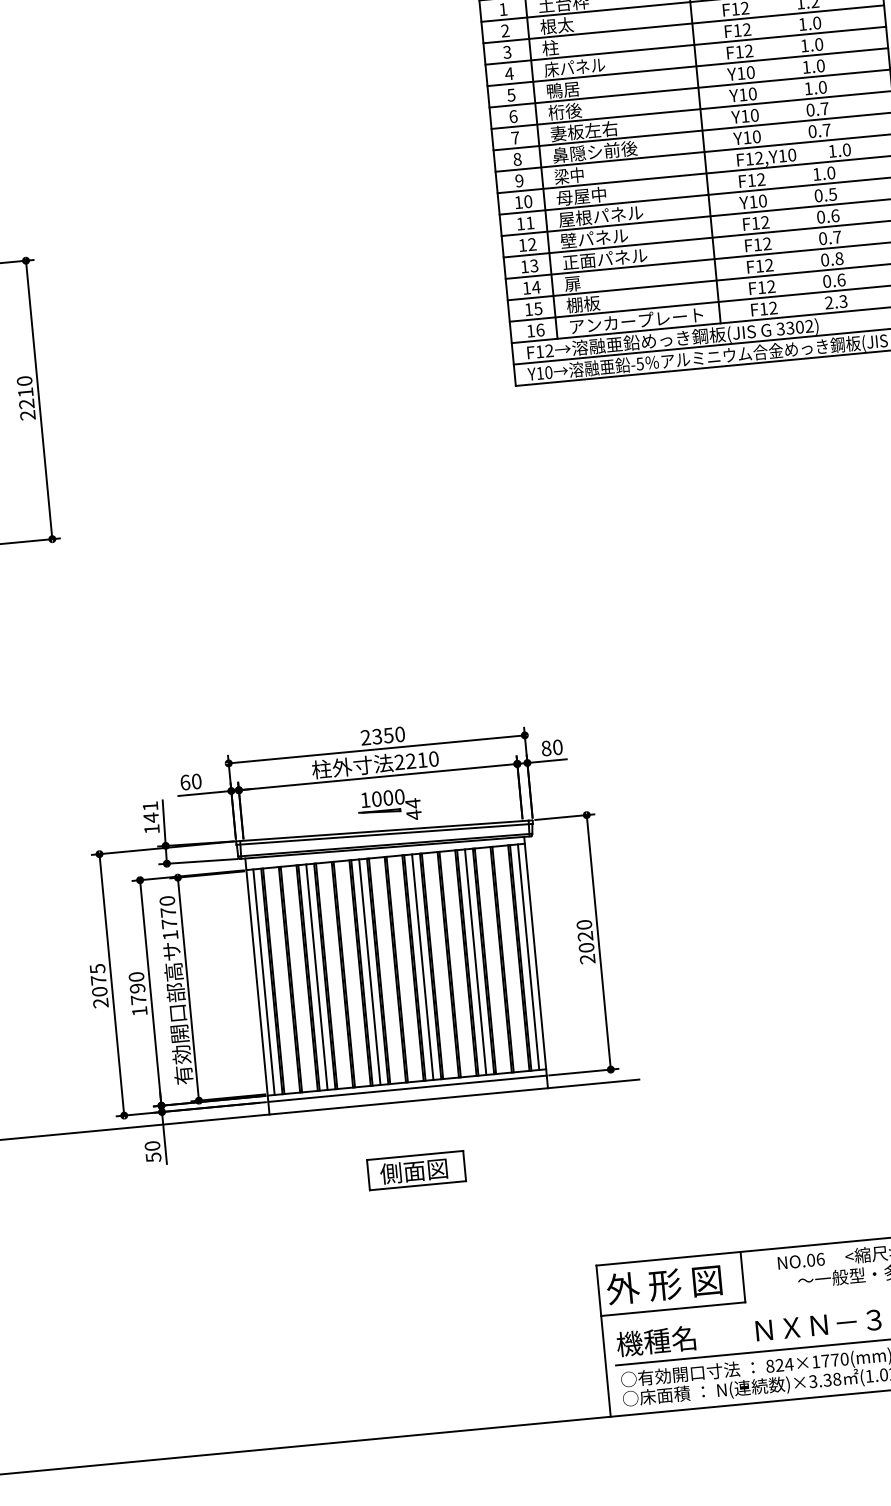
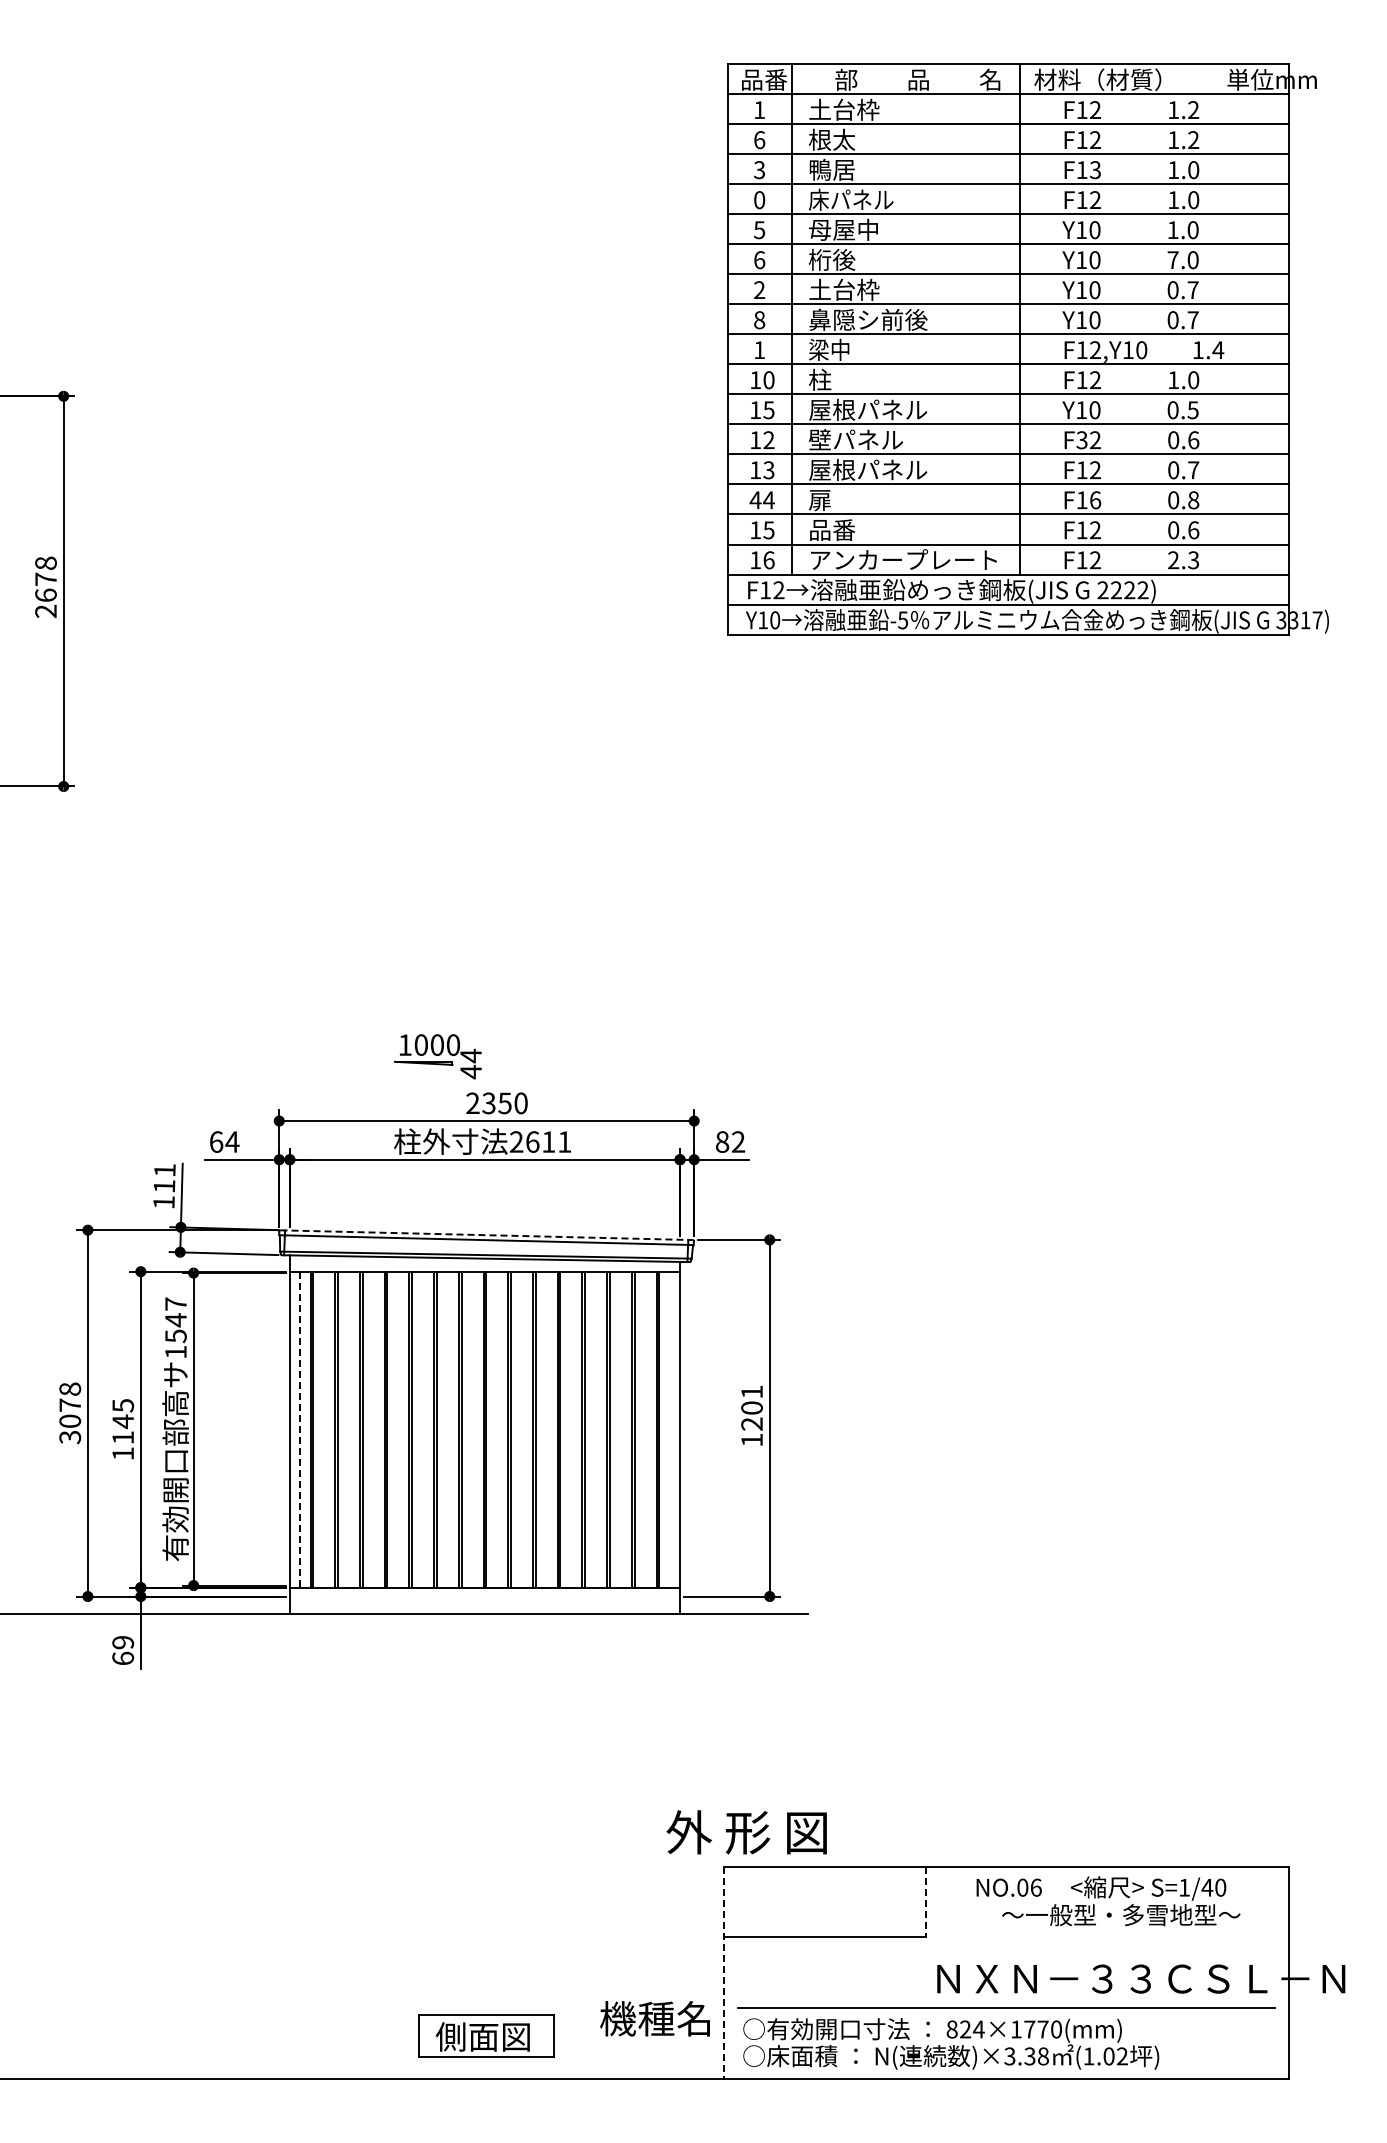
text: (746, 30) -> (1094, 170), F12 -> F13
text: (505, 31) -> (759, 140), 2 -> 6
text: (558, 47) -> (831, 169), 柱 -> 鴨居
text: (509, 74) -> (759, 200), 4 -> 0
text: (808, 88) -> (1172, 259), 1.0 -> 7.0
text: (571, 89) -> (843, 229), 鴨居 -> 母屋中
text: (583, 131) -> (855, 289), 妻板左右 -> 土台枠
text: (515, 137) -> (759, 289), 7 -> 2
text: (847, 150) -> (1218, 350), 1.0 -> 1.4
text: (519, 181) -> (759, 350), 9 -> 1
text: (581, 196) -> (843, 379), 母屋中 -> 柱
text: (529, 223) -> (768, 410), 11 -> 15
text: (755, 223) -> (1081, 440), F12 -> F32
text: (579, 261) -> (832, 469), 正面パネル -> 屋根パネル
text: (769, 265) -> (1095, 500), F12 -> F16
text: (526, 288) -> (755, 500), 14 -> 44
text: (583, 303) -> (832, 529), 棚板 -> 品番
text: (790, 328) -> (1116, 590), 3302) -> 2222)
text: (25, 392) -> (45, 579), 2210 -> 2678
text: (557, 746) -> (738, 1141), 80 -> 82
text: (422, 759) -> (548, 1141), 2210 -> 2611
text: (196, 781) -> (232, 1141), 60 -> 64
part: (389, 806) -> (437, 1056), moved
text: (151, 817) -> (164, 1186), 141 -> 111
line: (385, 831) -> (487, 1235), solid -> dashed
text: (168, 912) -> (175, 1320), 1770 -> 1547
text: (585, 941) -> (751, 1415), 2020 -> 1201
line: (528, 957) -> (670, 1429), removed
line: (475, 962) -> (596, 1429), removed
line: (422, 967) -> (521, 1429), removed
line: (369, 972) -> (447, 1429), removed
line: (316, 977) -> (373, 1429), removed
line: (264, 982) -> (299, 1430), solid -> dashed
text: (99, 986) -> (70, 1413), 2075 -> 3078
text: (137, 988) -> (123, 1421), 1790 -> 1145
line: (407, 1088) -> (484, 1596), removed
text: (153, 1151) -> (123, 1650), 50 -> 69
part: (416, 1170) -> (486, 2035), moved
line: (743, 1277) -> (926, 1902), solid -> dashed
text: (664, 1284) -> (746, 1832), moved
line: (603, 1340) -> (724, 1972), solid -> dashed
text: (655, 1341) -> (654, 2018), moved

